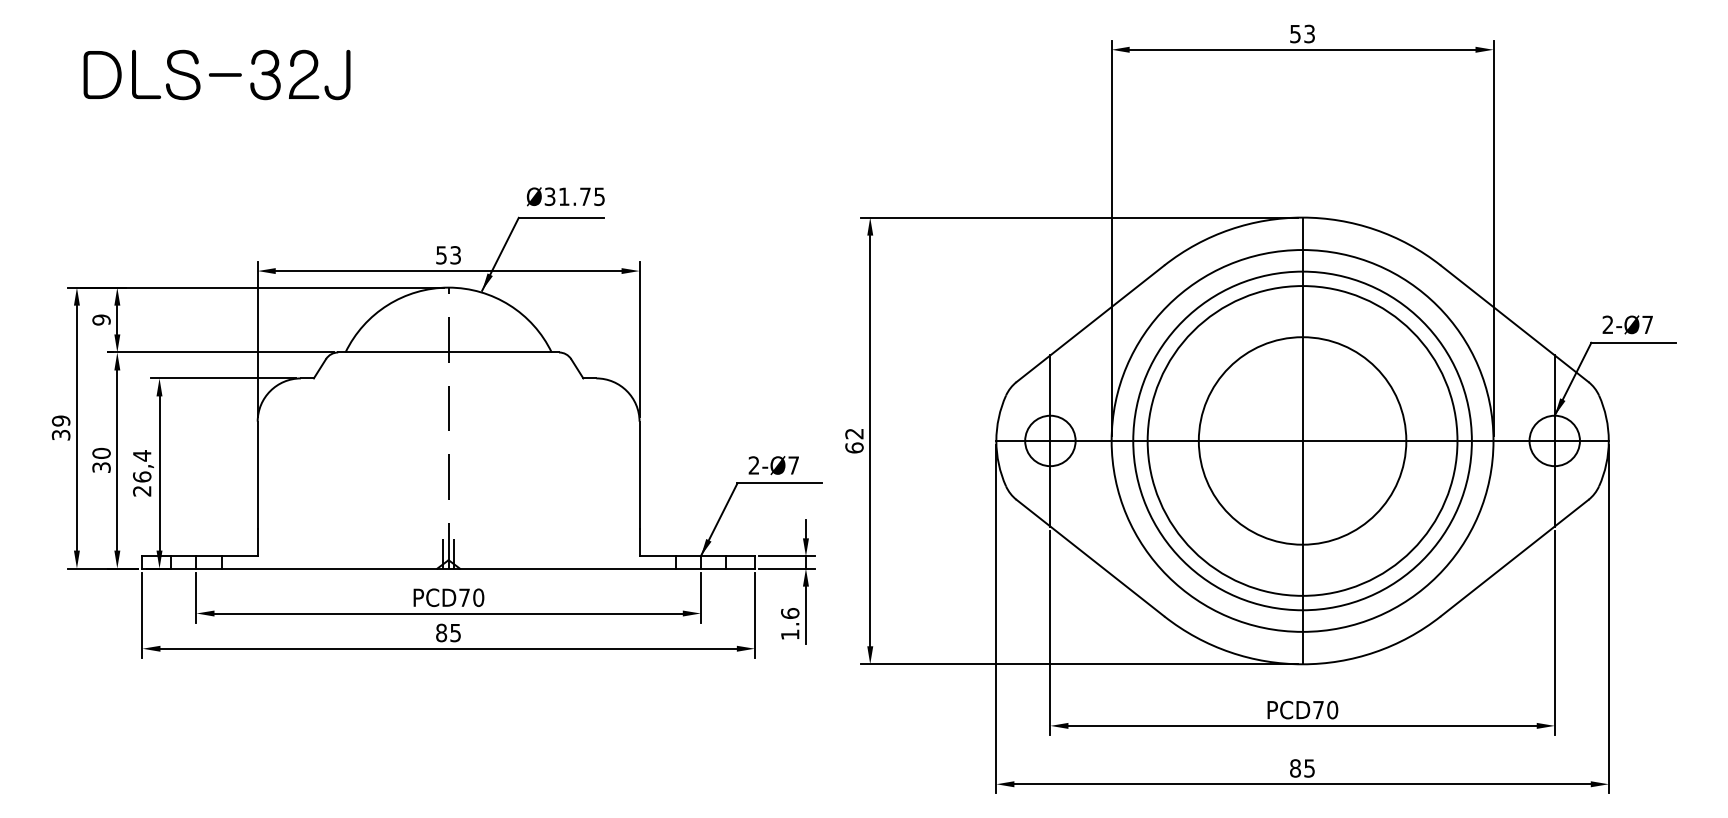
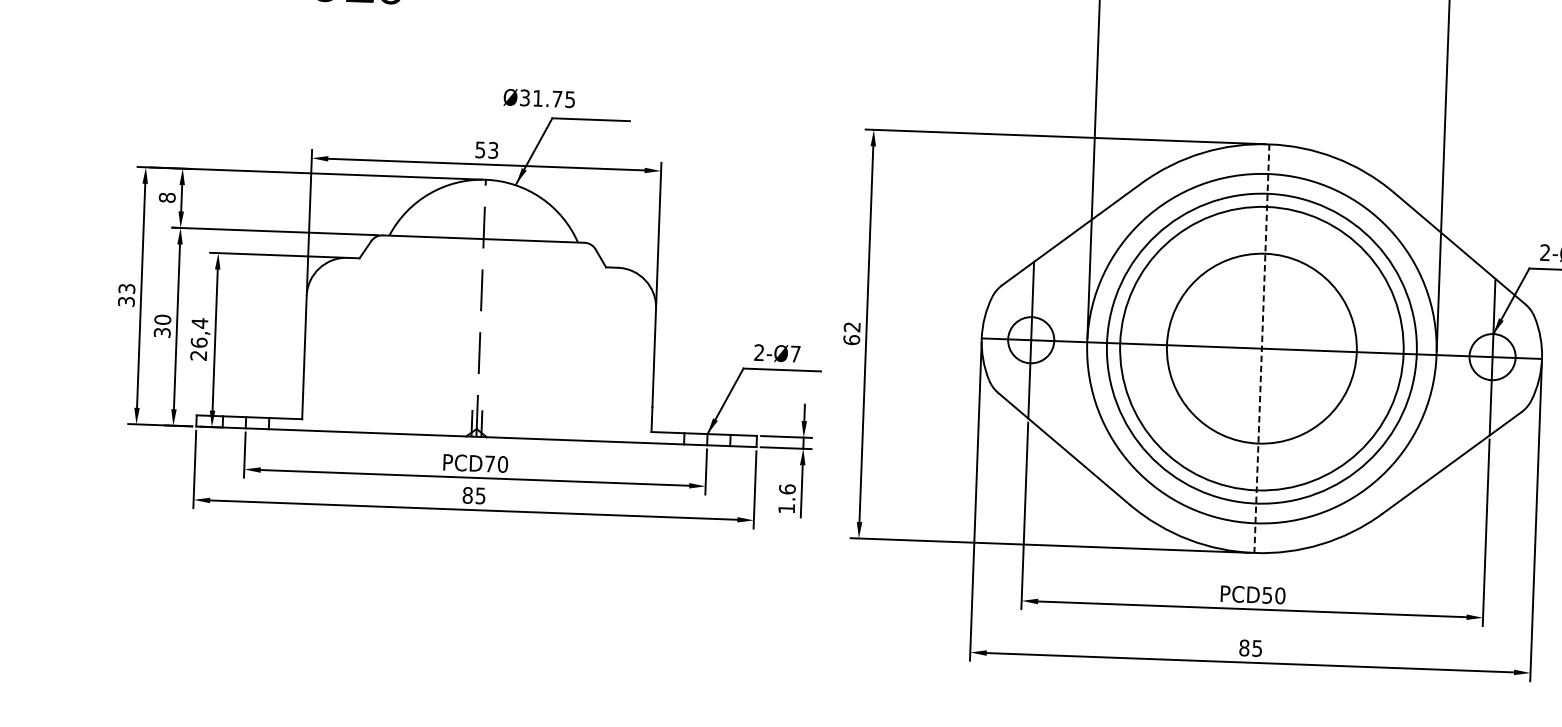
text: (565, 196) -> (539, 98), moved
text: (101, 319) -> (167, 197), 9 -> 8
text: (61, 420) -> (127, 288), 39 -> 33
line: (1302, 441) -> (1261, 349), solid -> dashed
text: (1318, 710) -> (1267, 595), PCD70 -> PCD50

